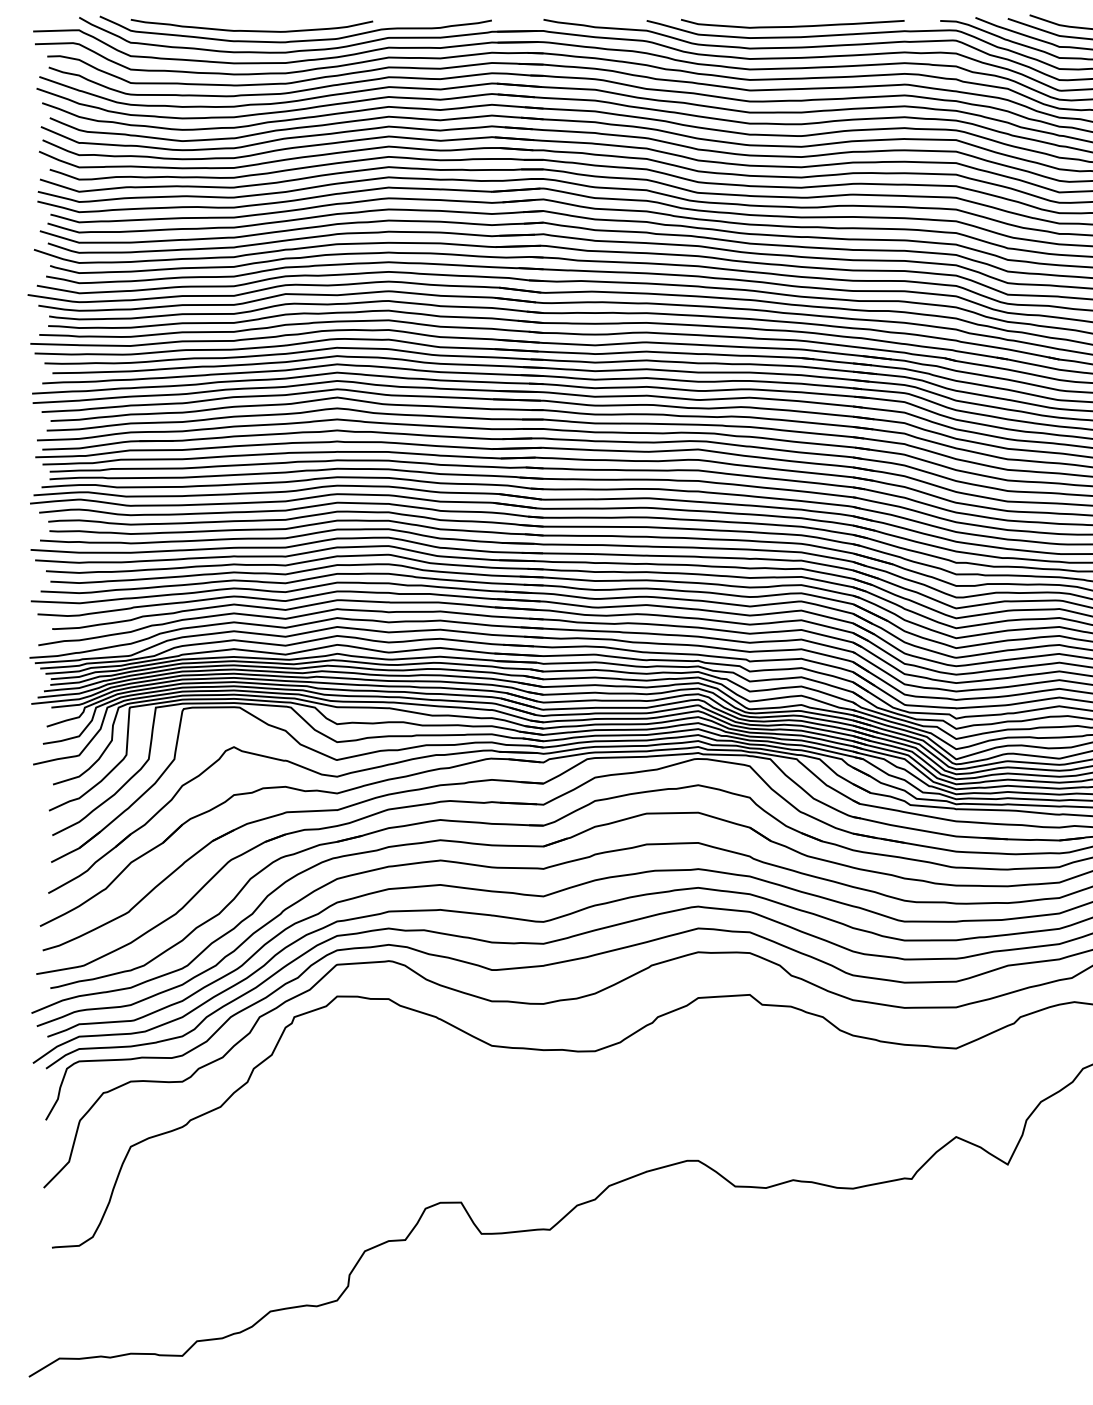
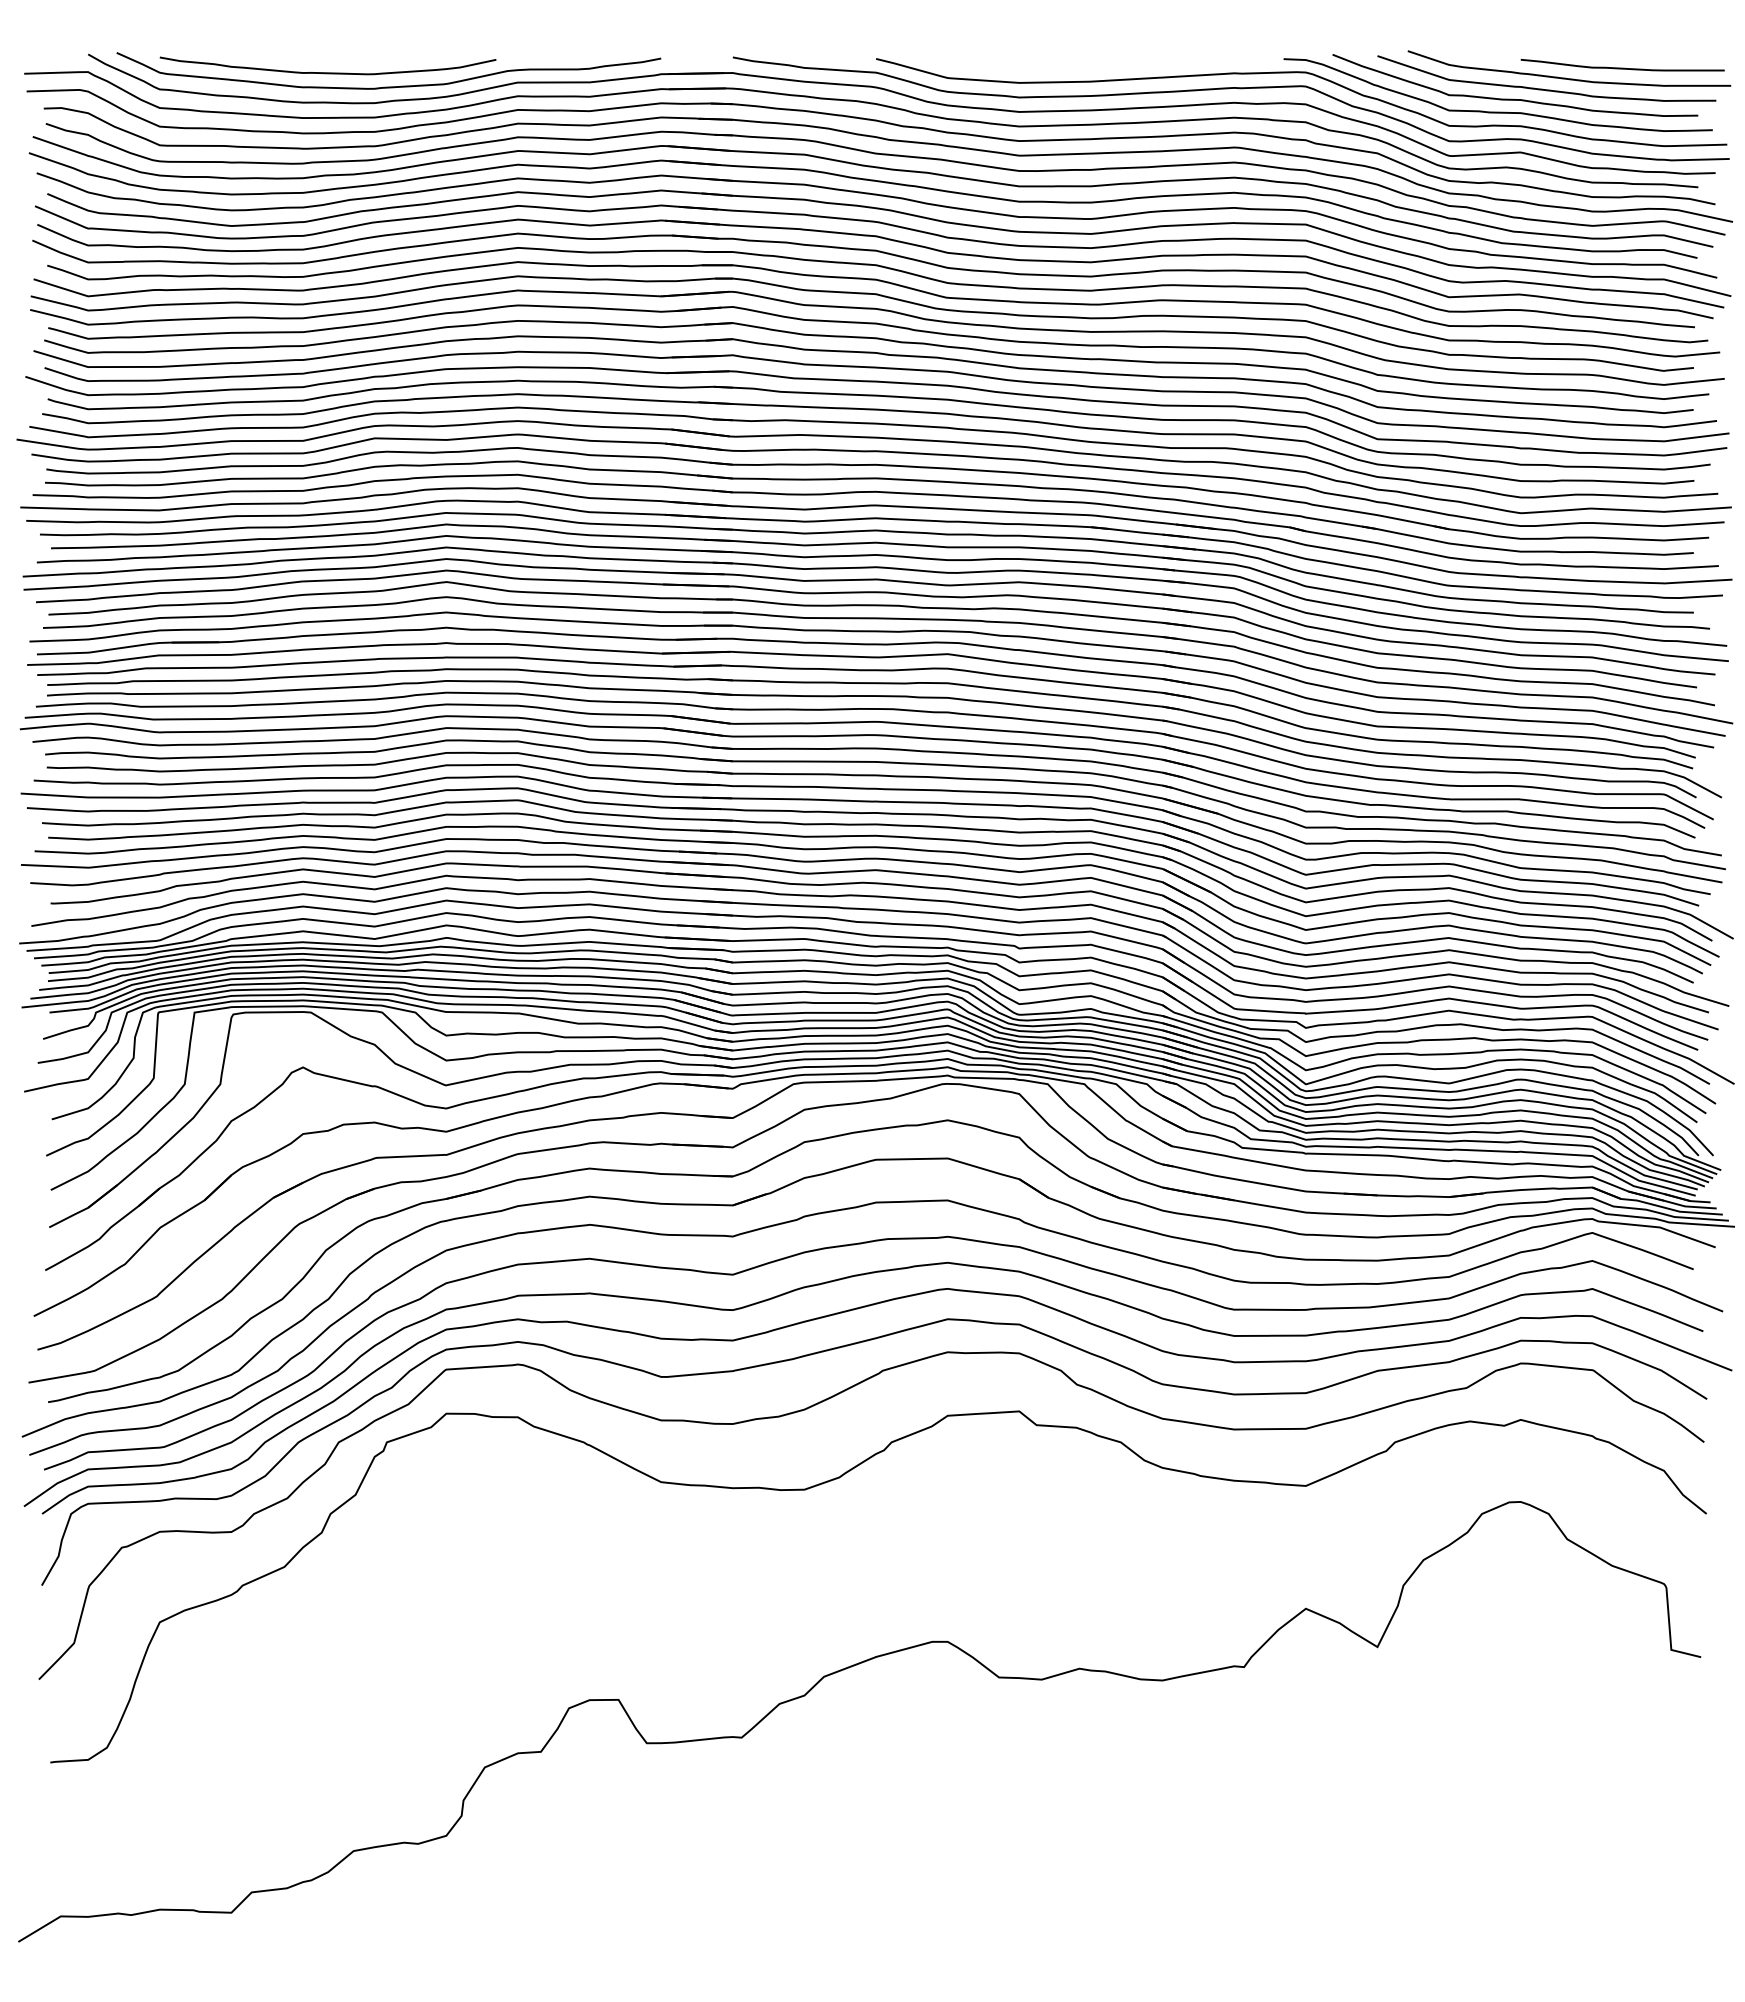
curve: (792, 26) -> (1078, 66), removed

